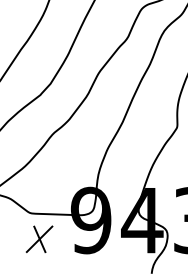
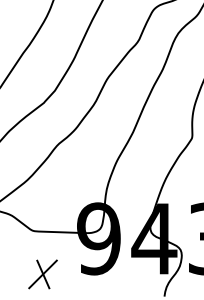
part: (39, 239) -> (42, 274), moved

